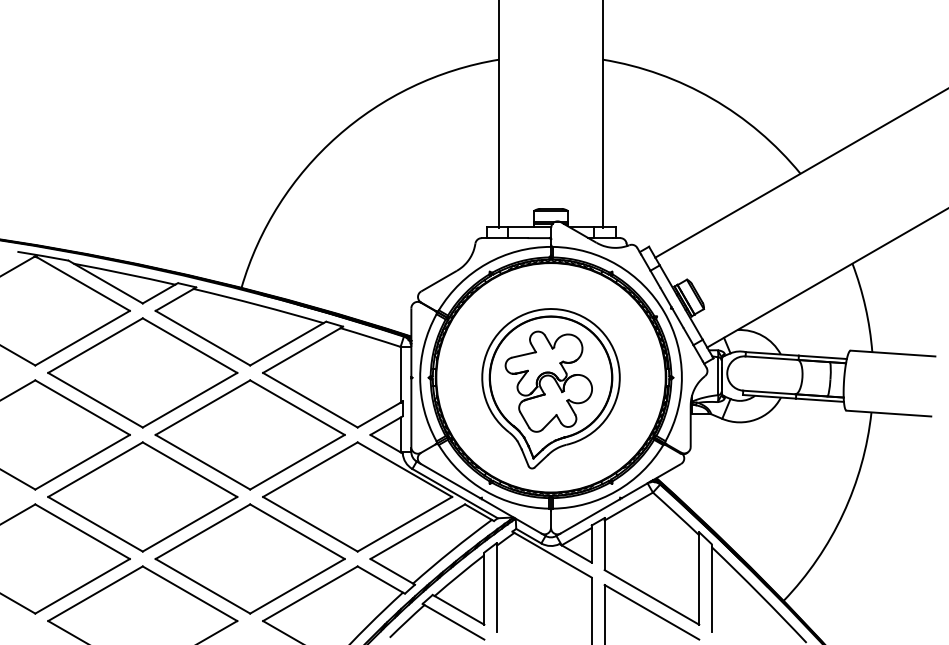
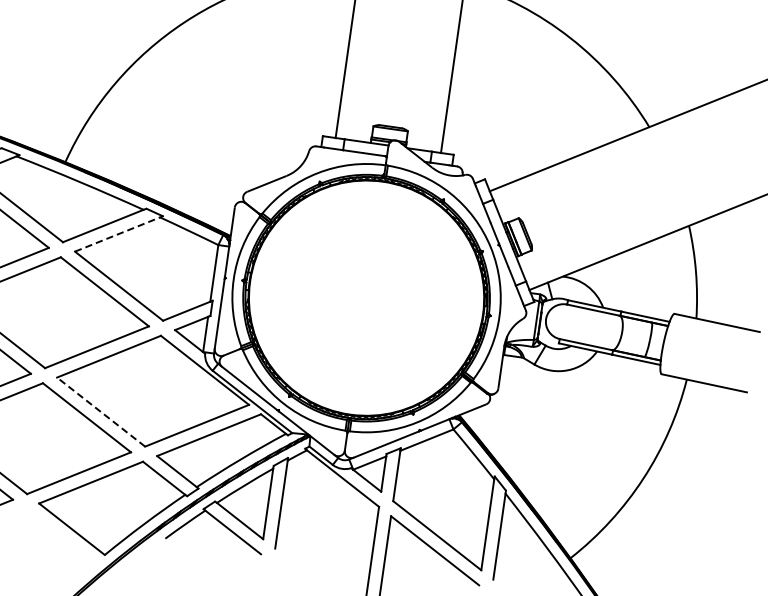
line: (301, 350) -> (117, 234), solid -> dashed
part: (550, 388) -> (364, 308), removed
line: (310, 524) -> (101, 412), solid -> dashed

